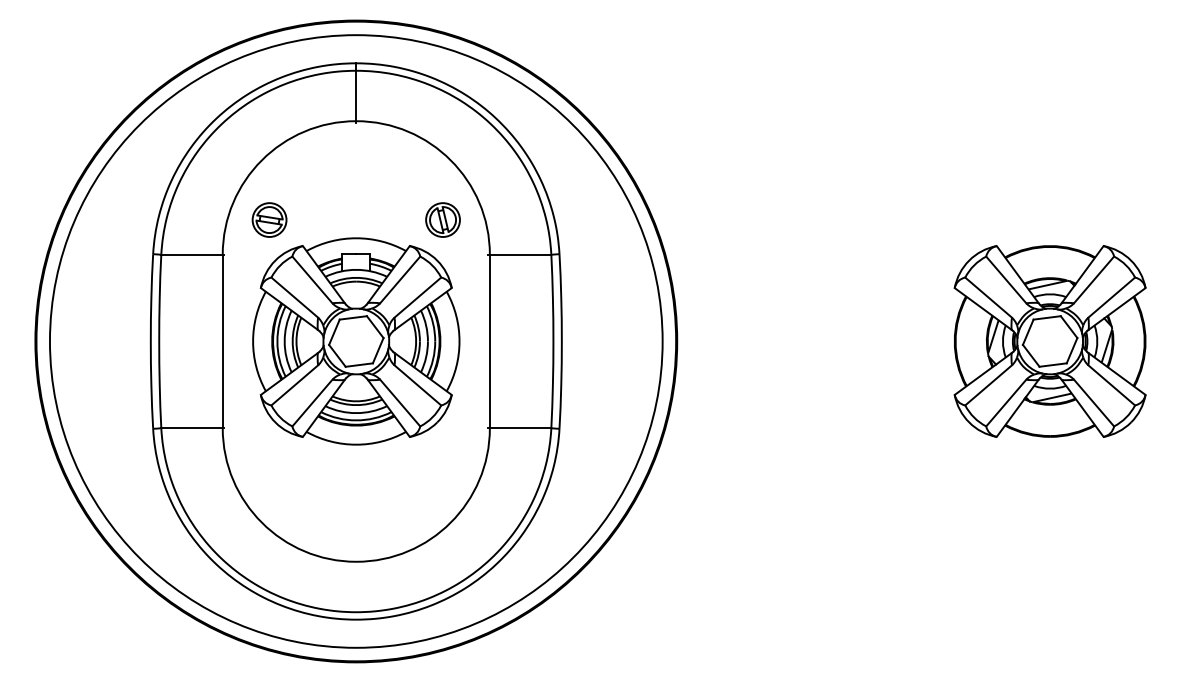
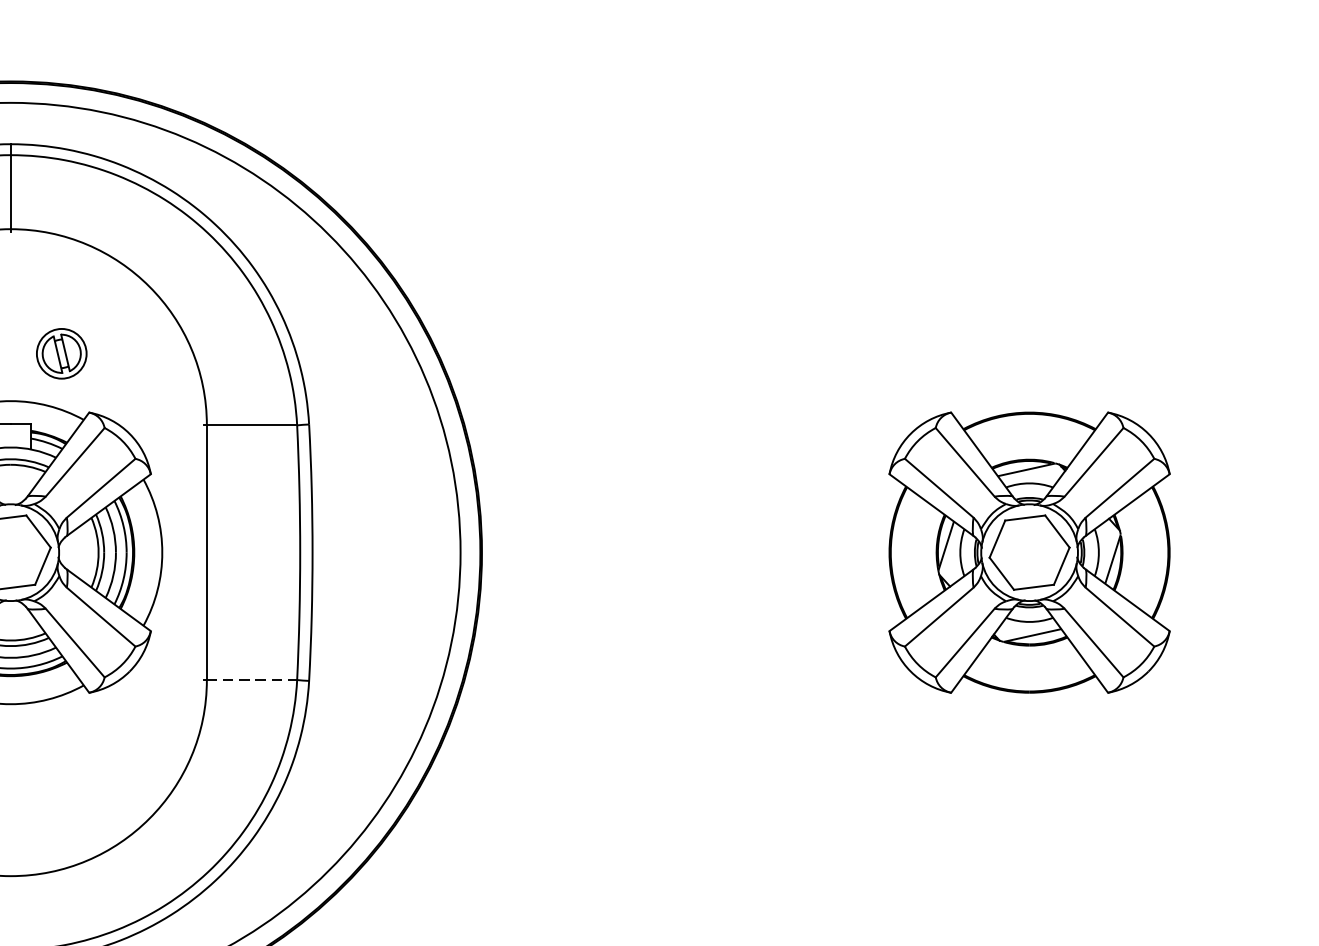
part: (442, 219) -> (60, 352), moved
line: (520, 428) -> (251, 680), solid -> dashed

